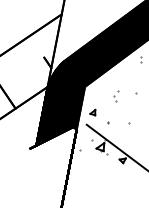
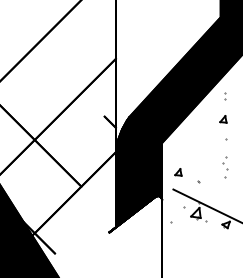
part: (136, 77) -> (223, 119), added
part: (115, 96) -> (225, 163), moved

